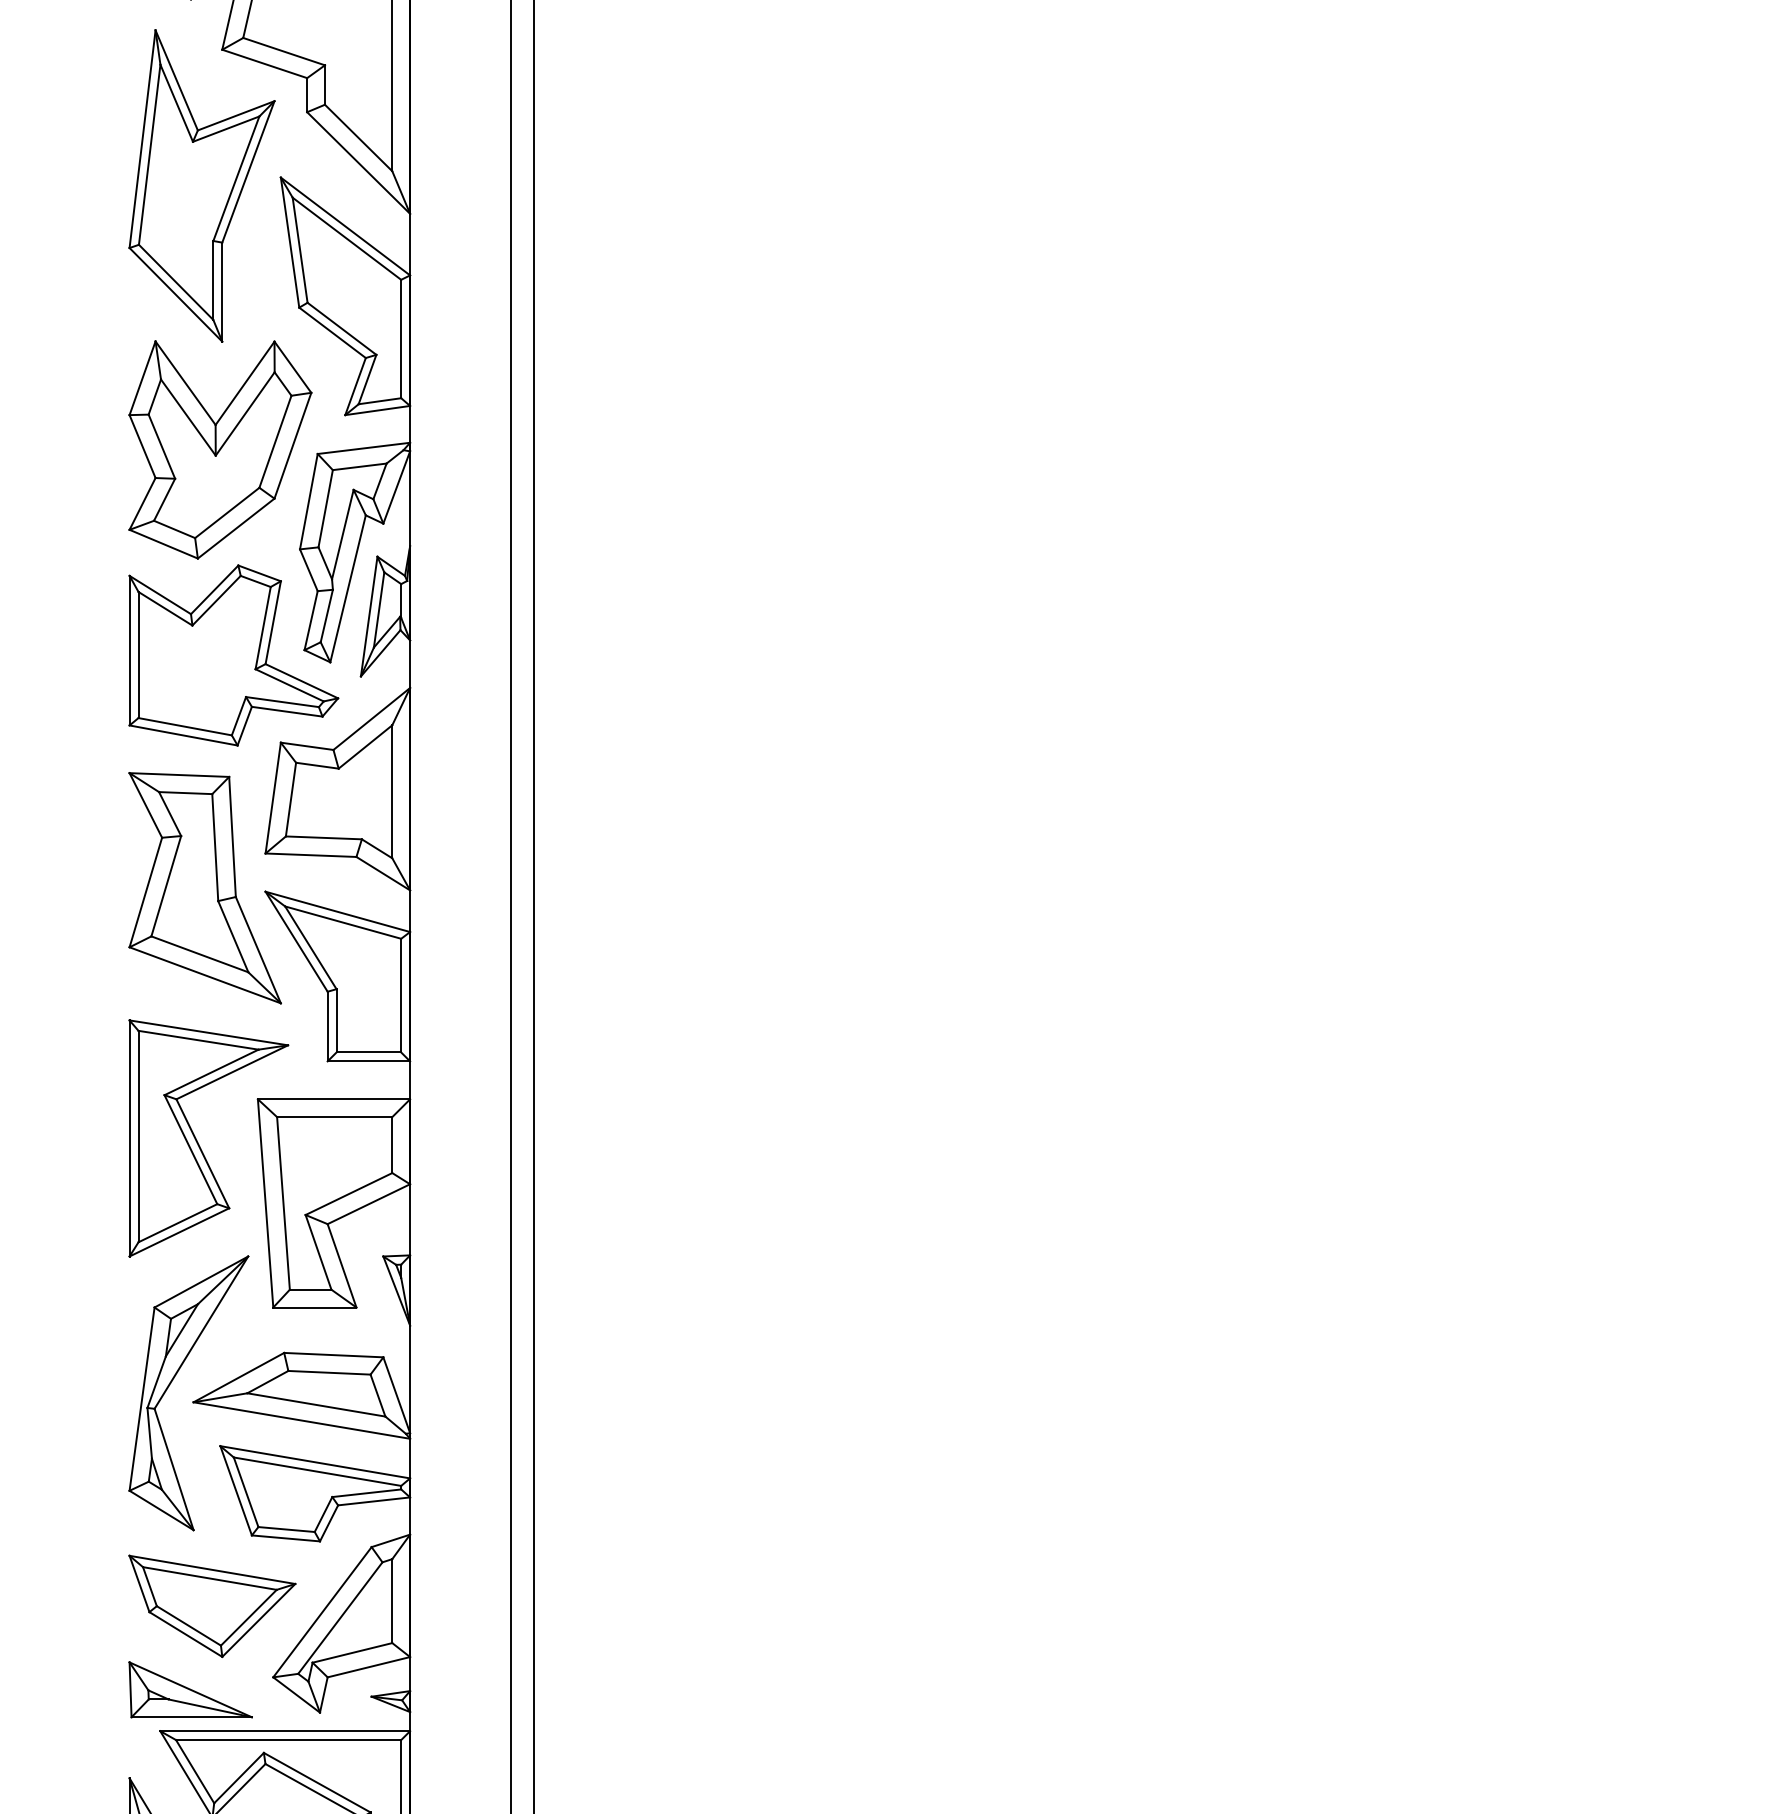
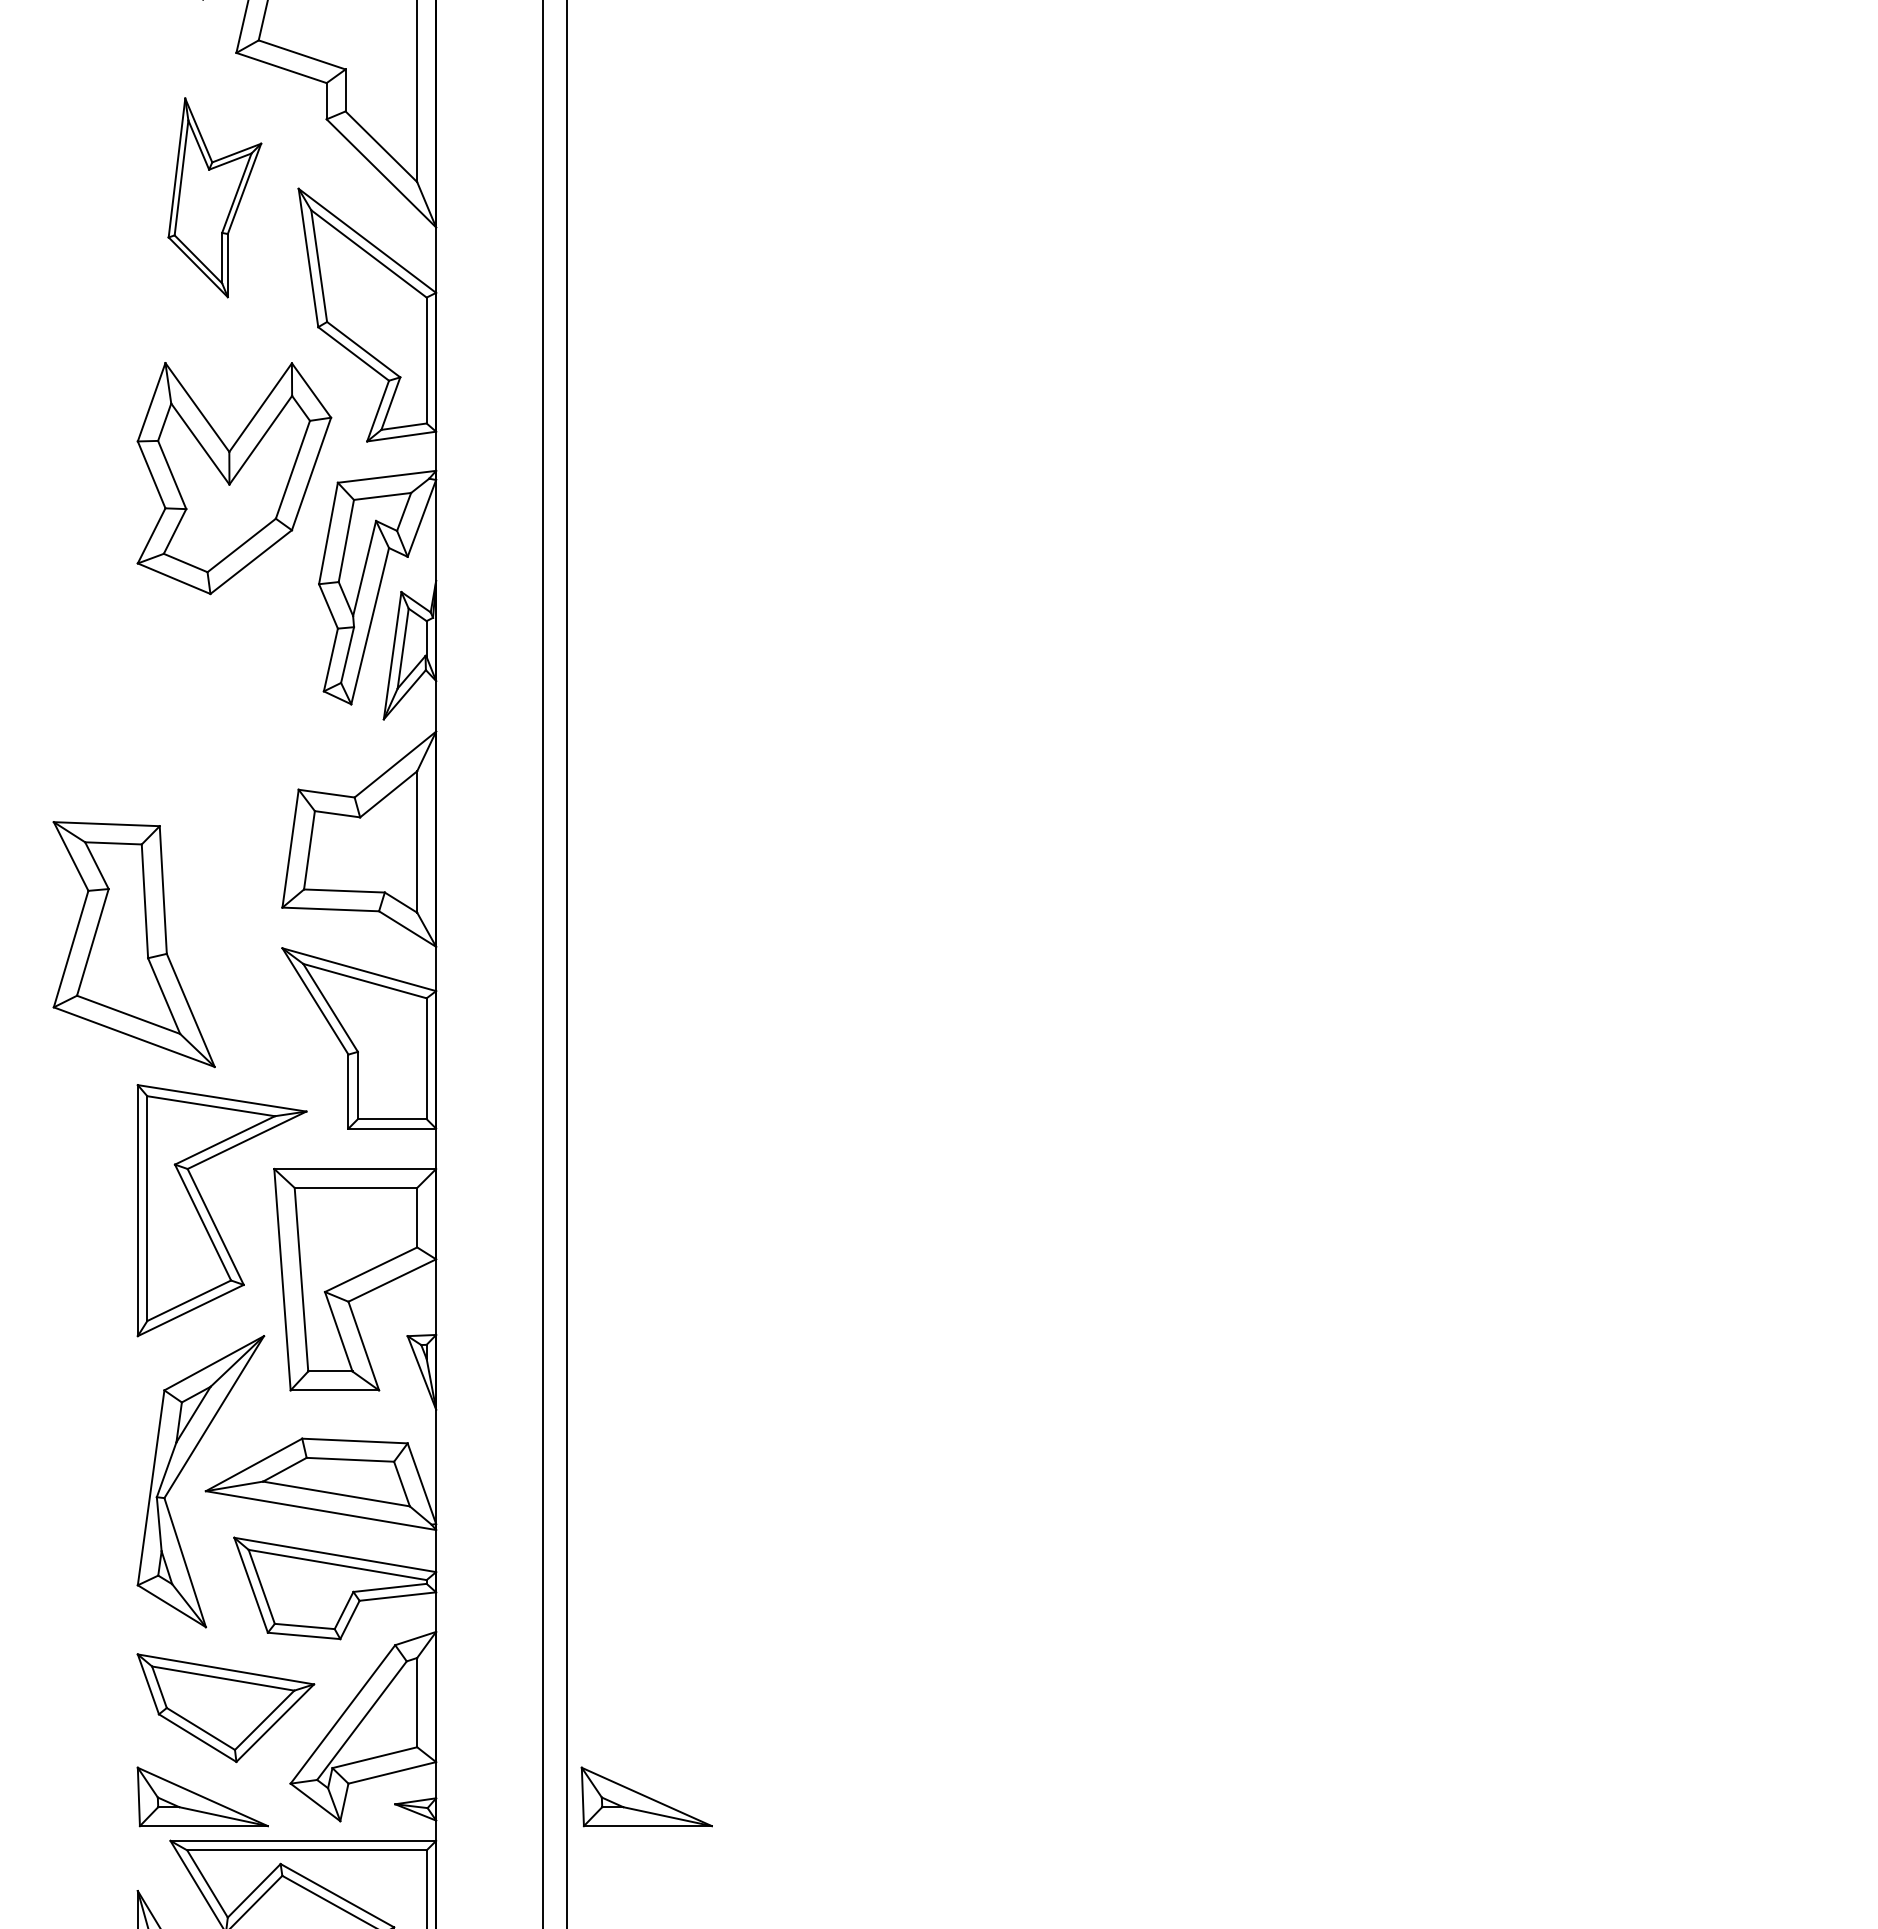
part: (201, 185) -> (214, 197), size x0.6
part: (233, 654) -> (248, 696), removed
part: (204, 888) -> (133, 944), moved
part: (607, 1689) -> (646, 1796), added

